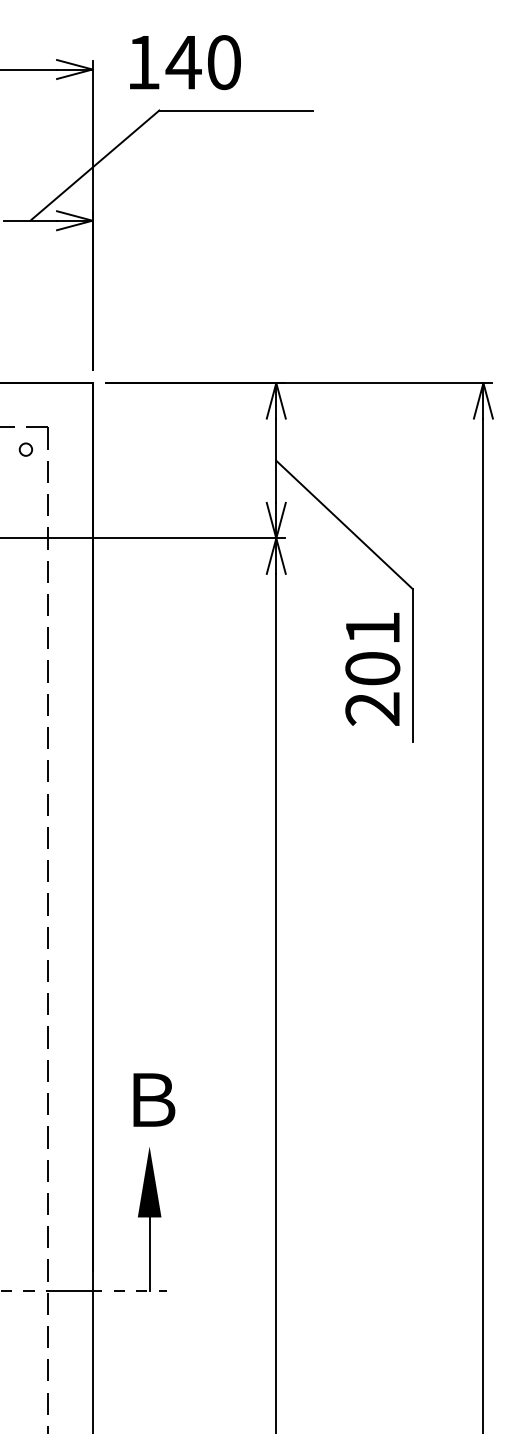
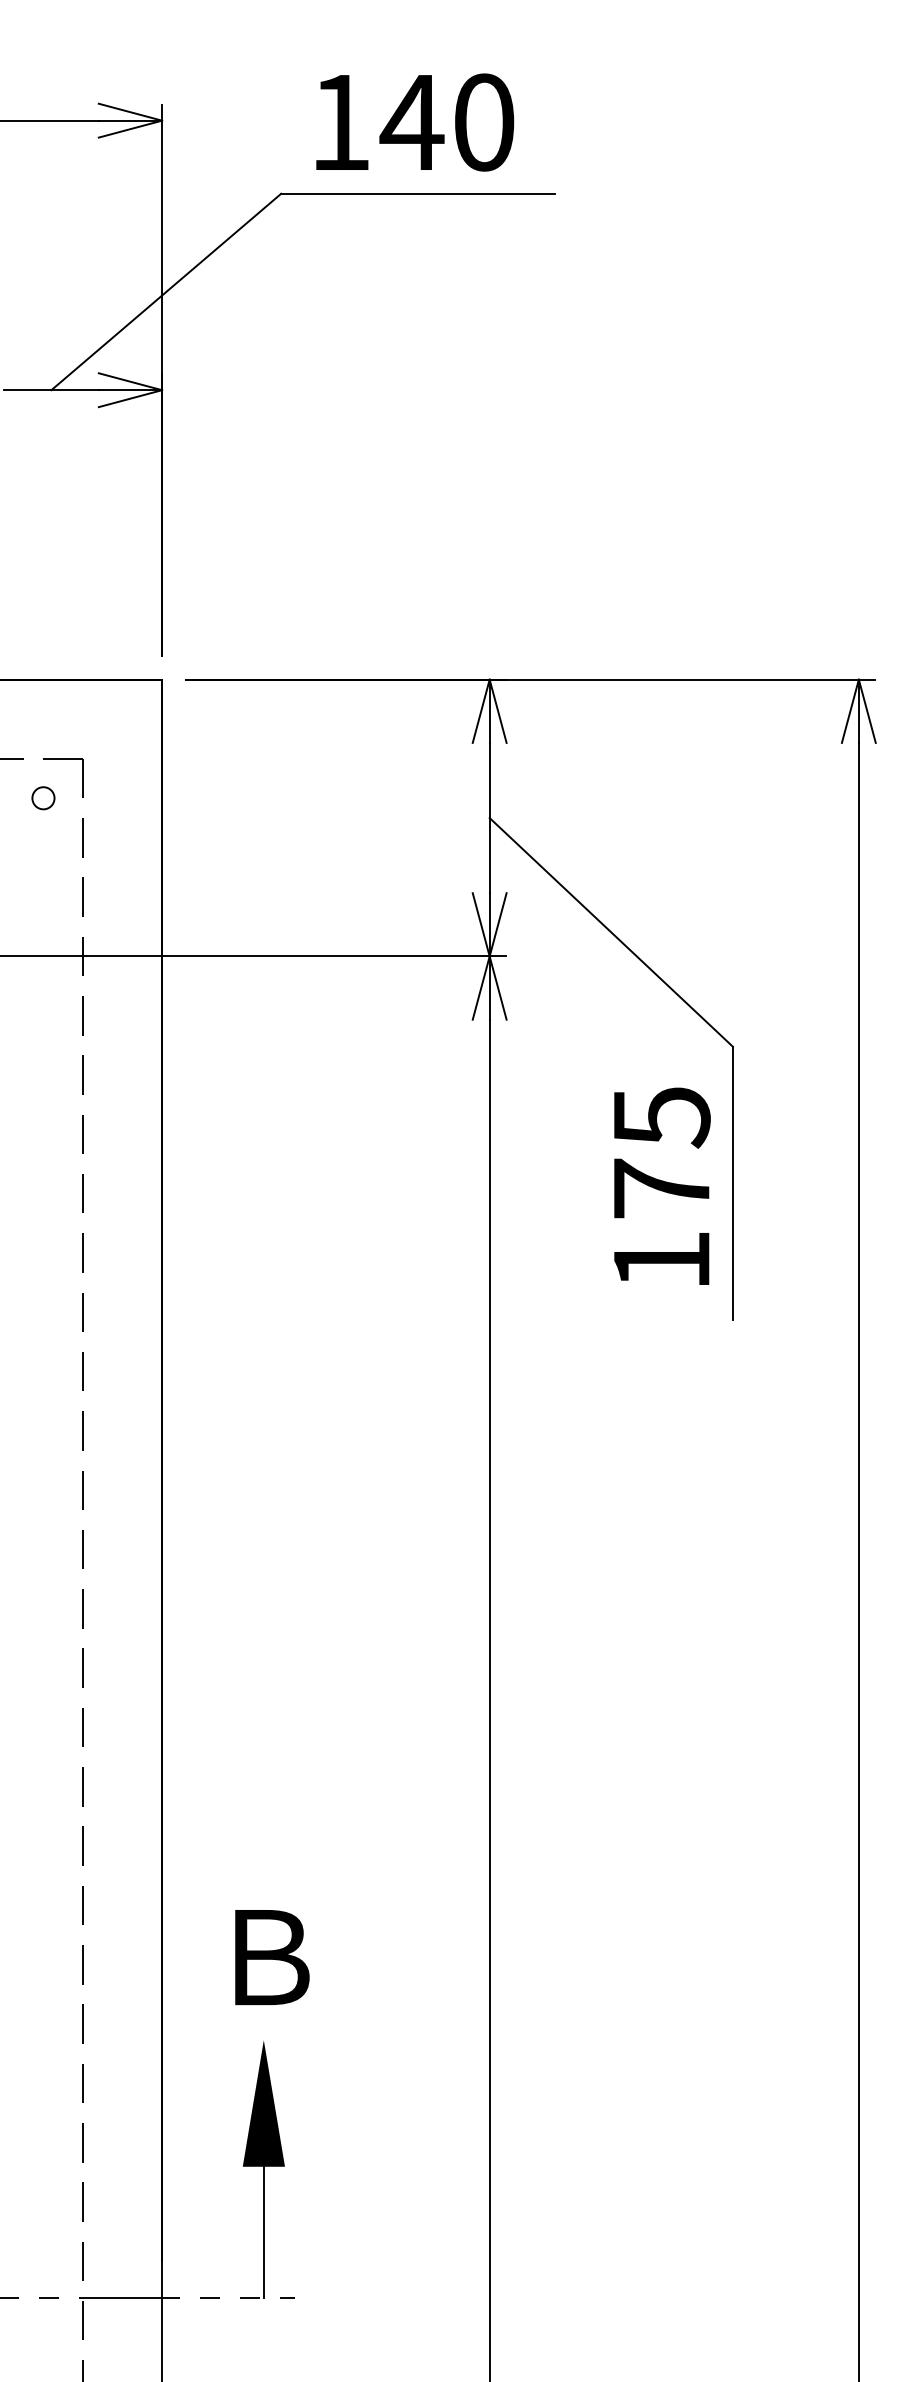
text: (185, 62) -> (415, 122), moved
text: (372, 668) -> (661, 1188), 201 -> 175

